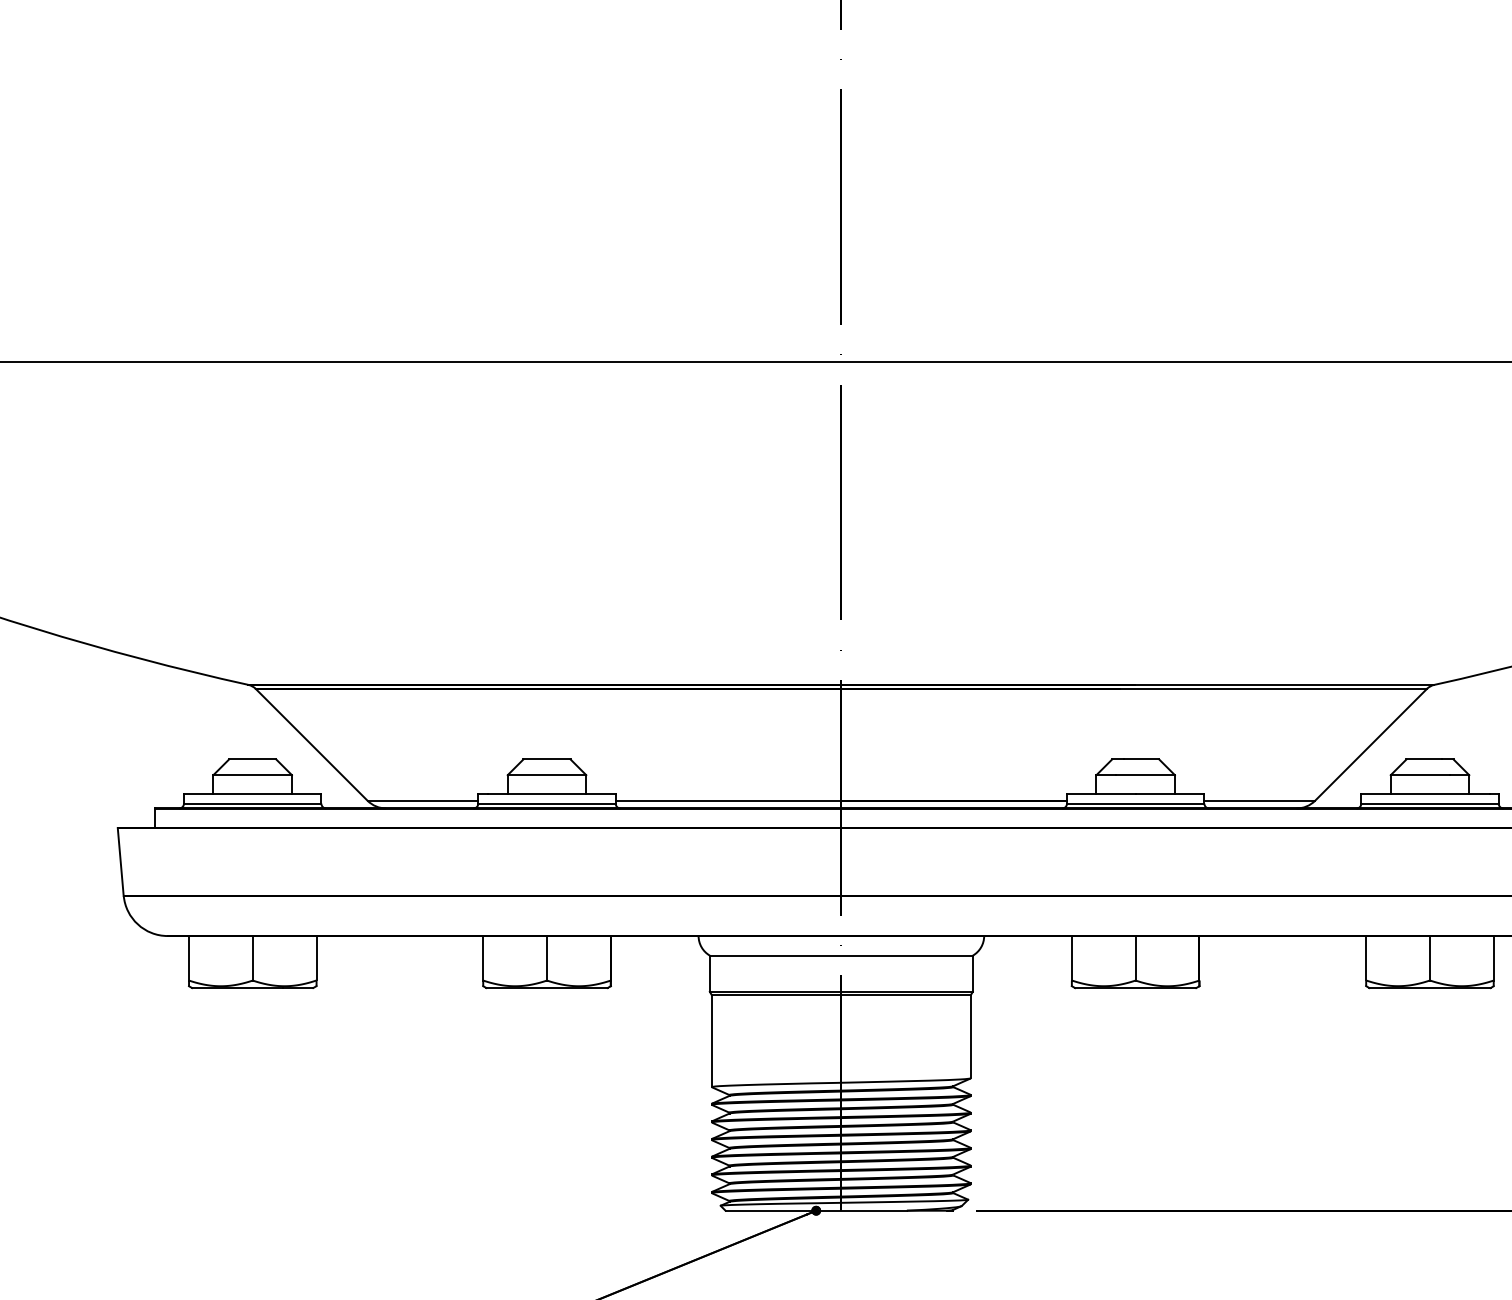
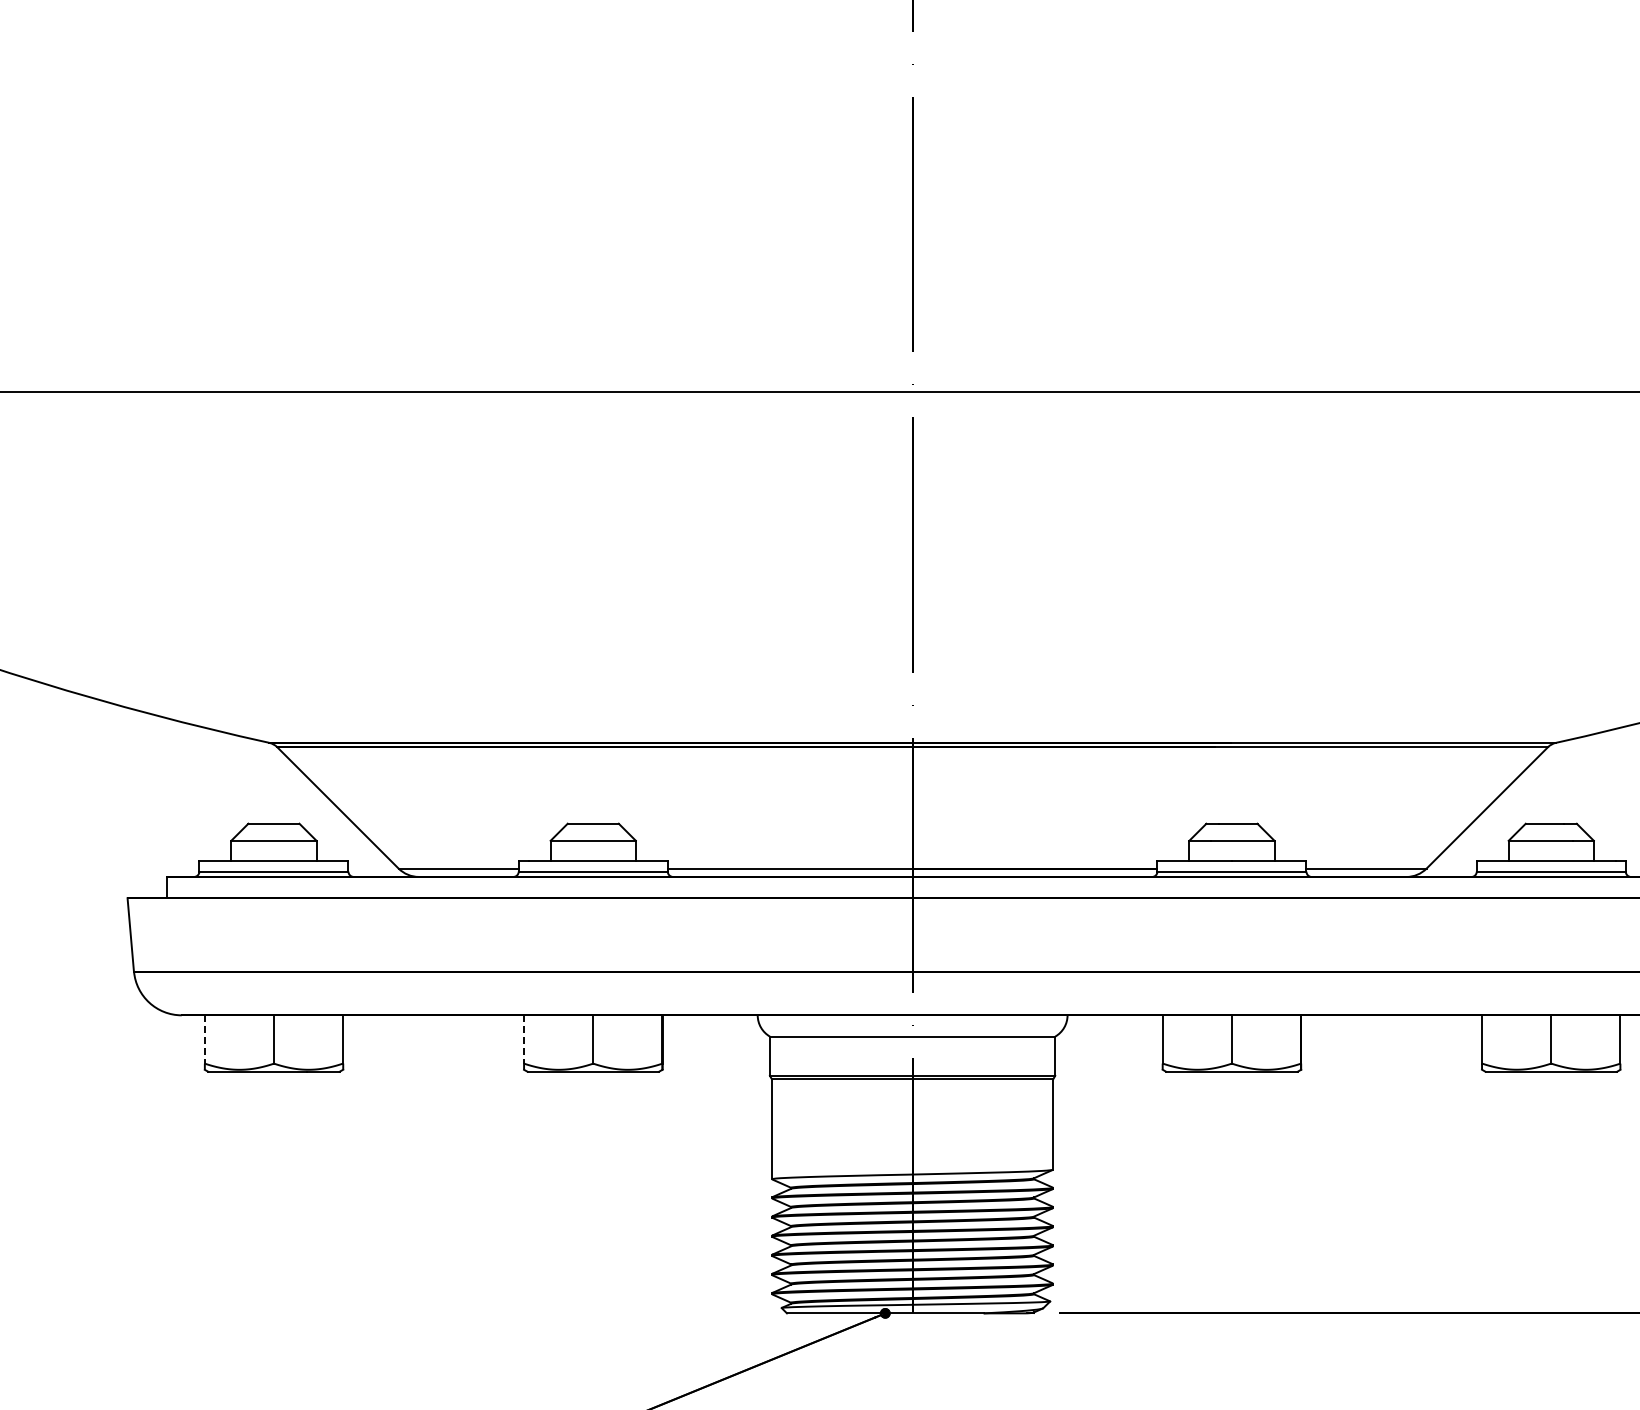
line: (188, 958) -> (204, 1039), solid -> dashed
line: (483, 958) -> (524, 1039), solid -> dashed

